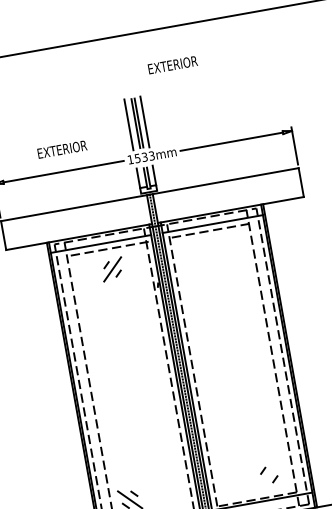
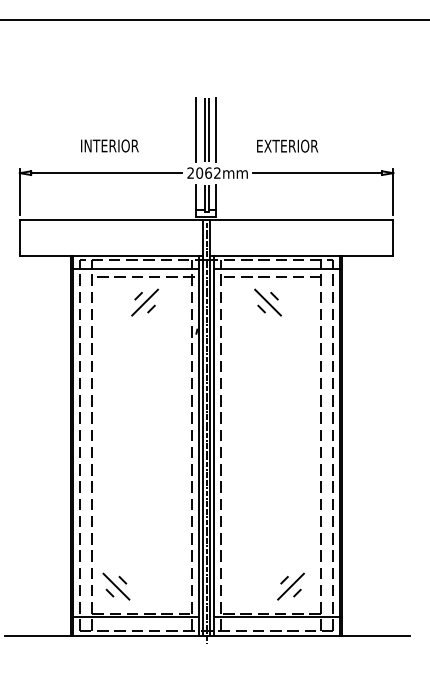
text: (172, 64) -> (287, 145), moved
text: (61, 149) -> (109, 145), EXTERIOR -> INTERIOR
text: (140, 157) -> (203, 172), 1533mm -> 2062mm
part: (210, 251) -> (267, 302), added
line: (268, 475) -> (290, 586), added

